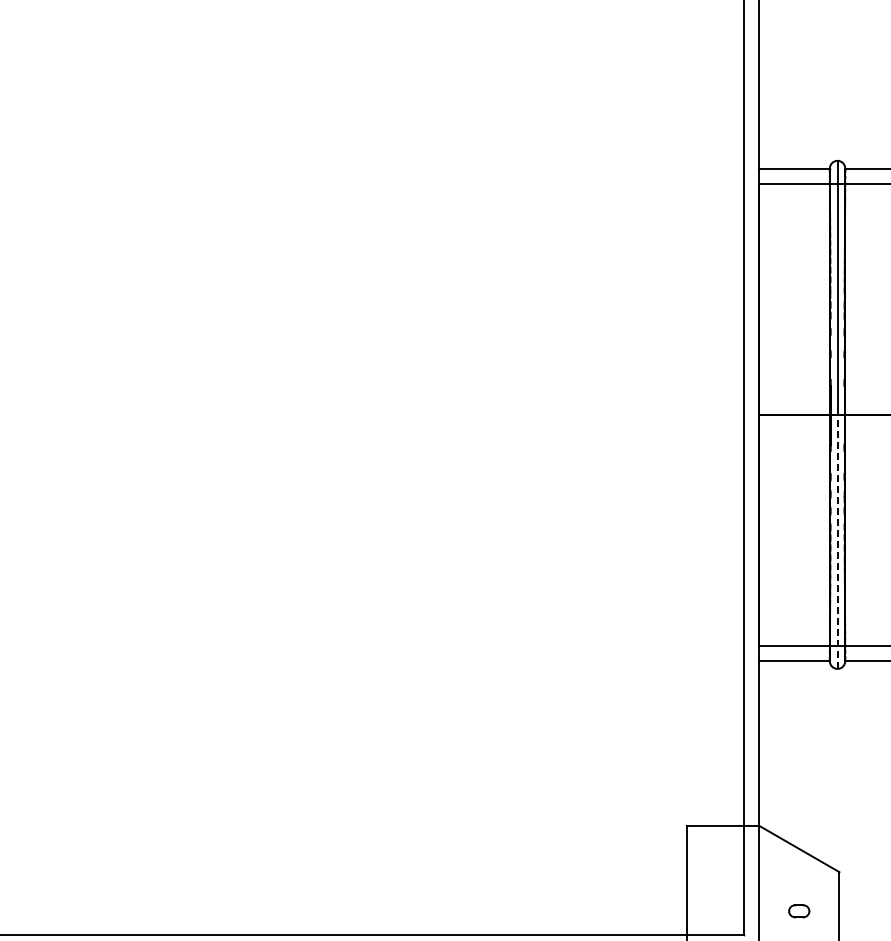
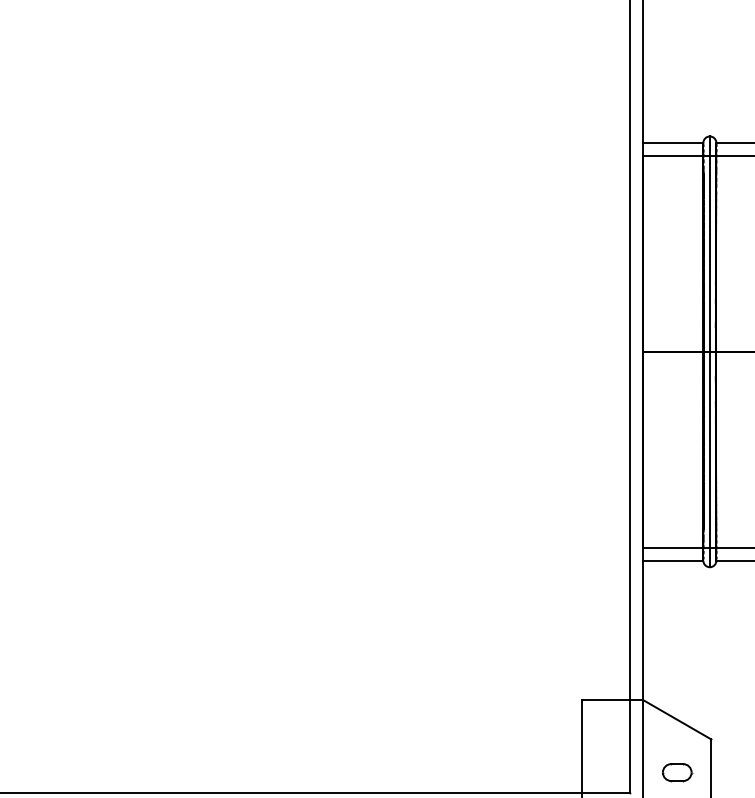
line: (837, 541) -> (709, 459), dashed -> solid
part: (799, 911) -> (677, 772), size x1.67

